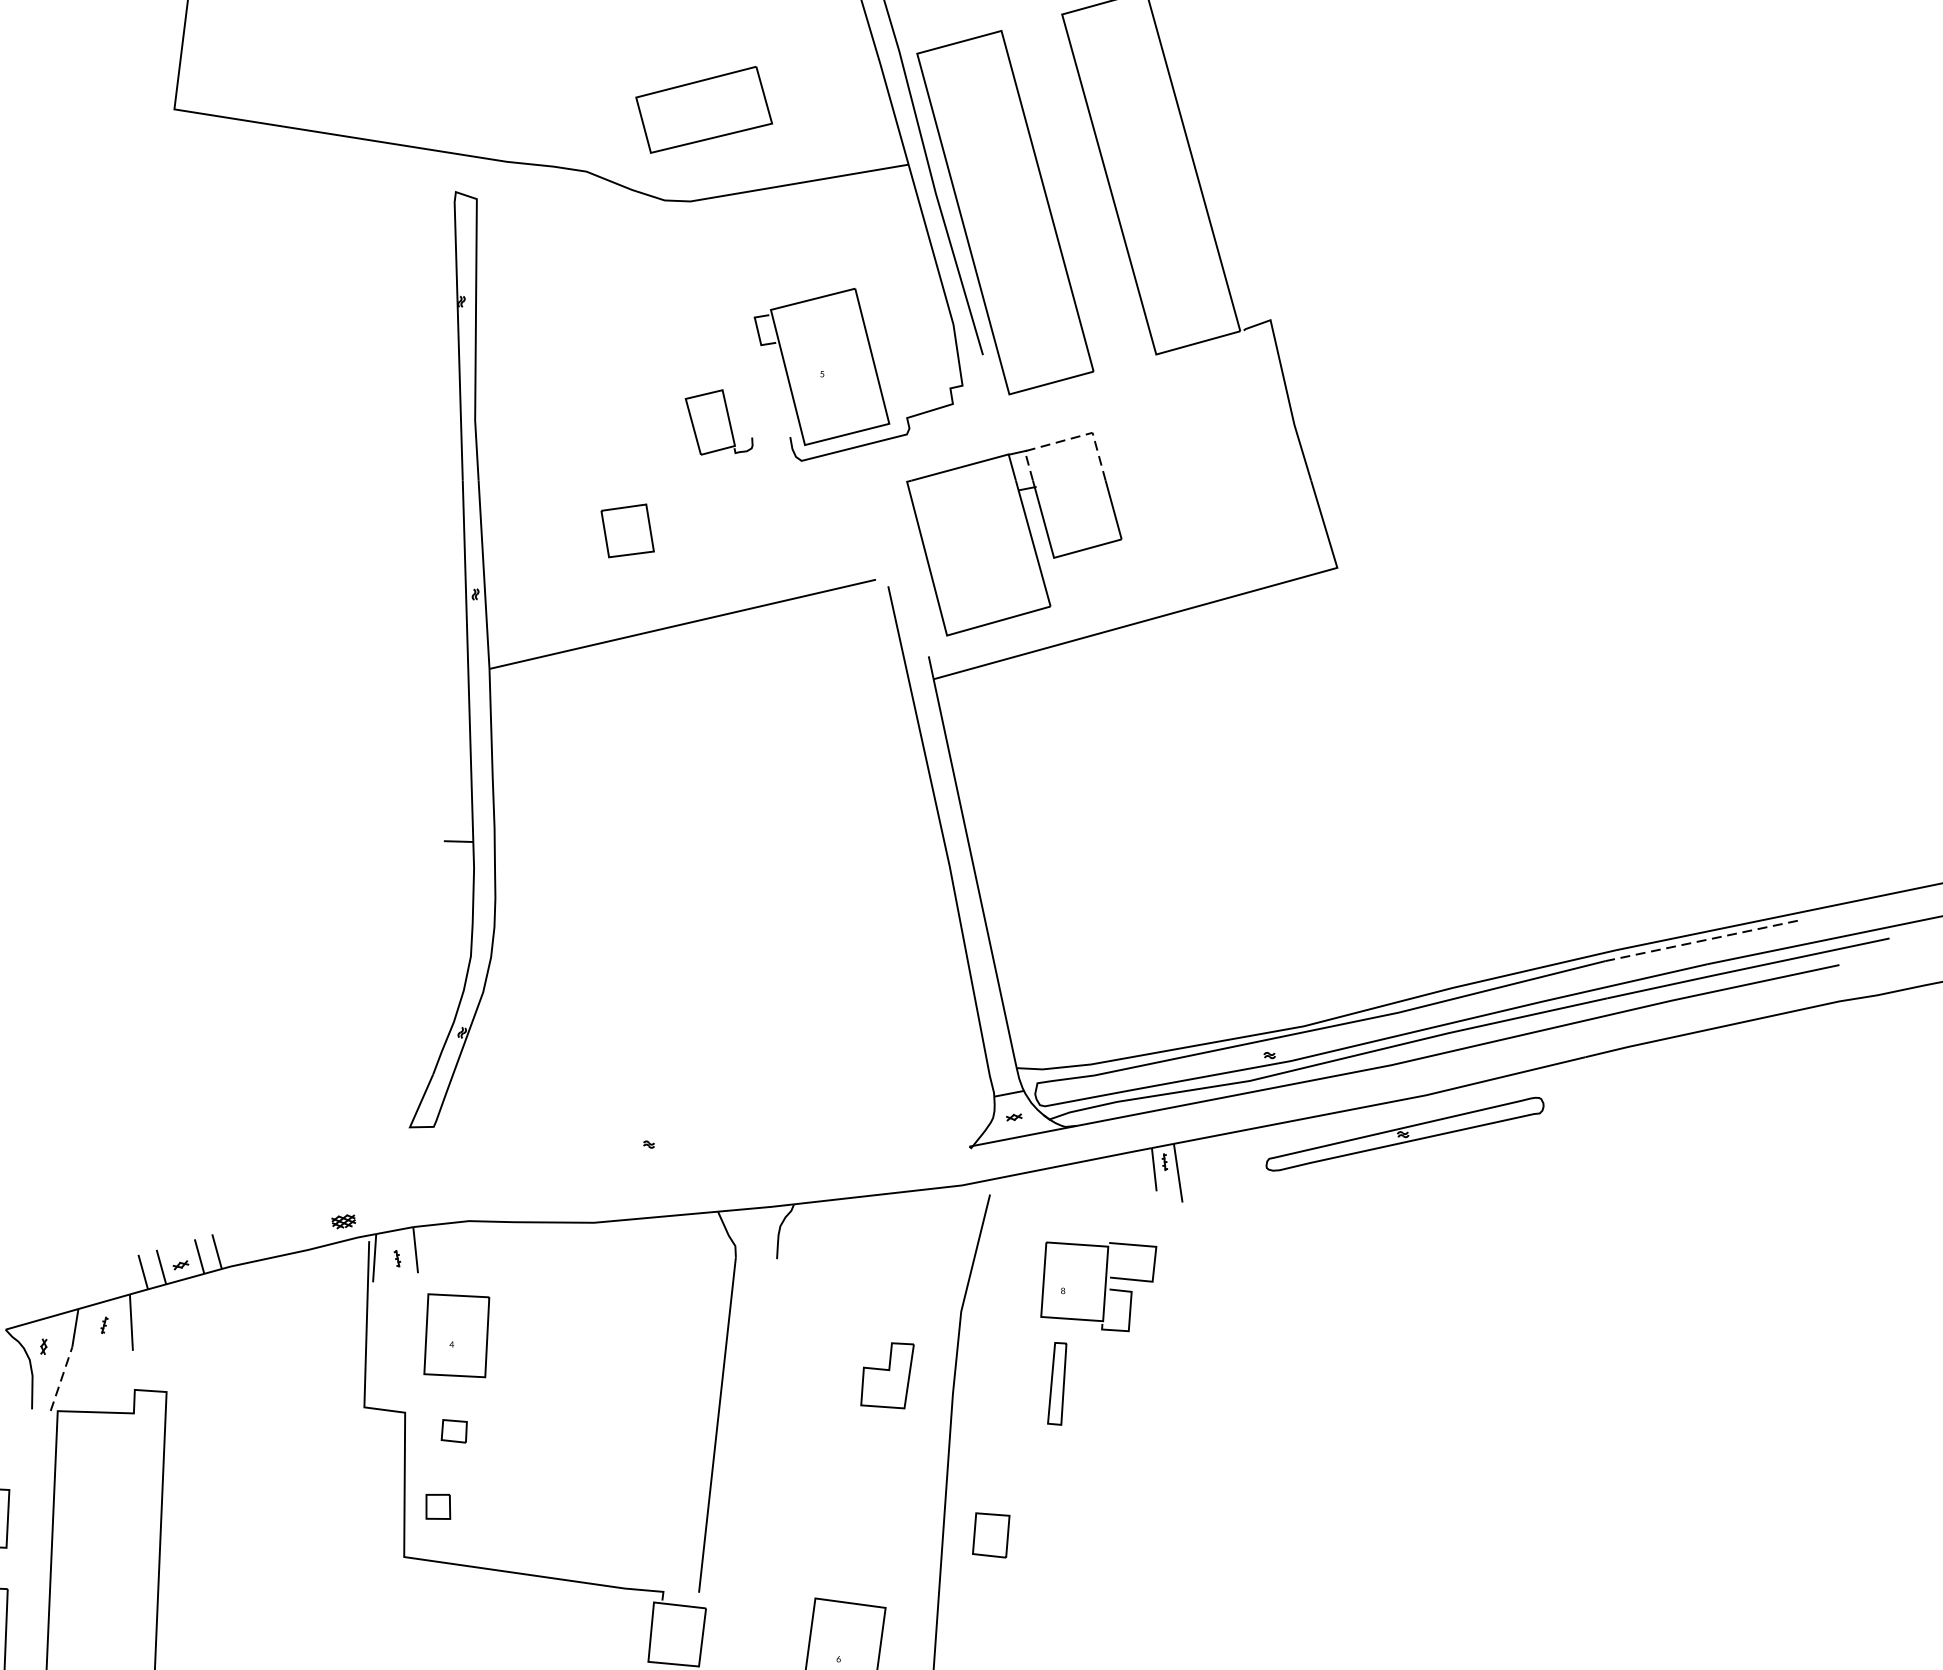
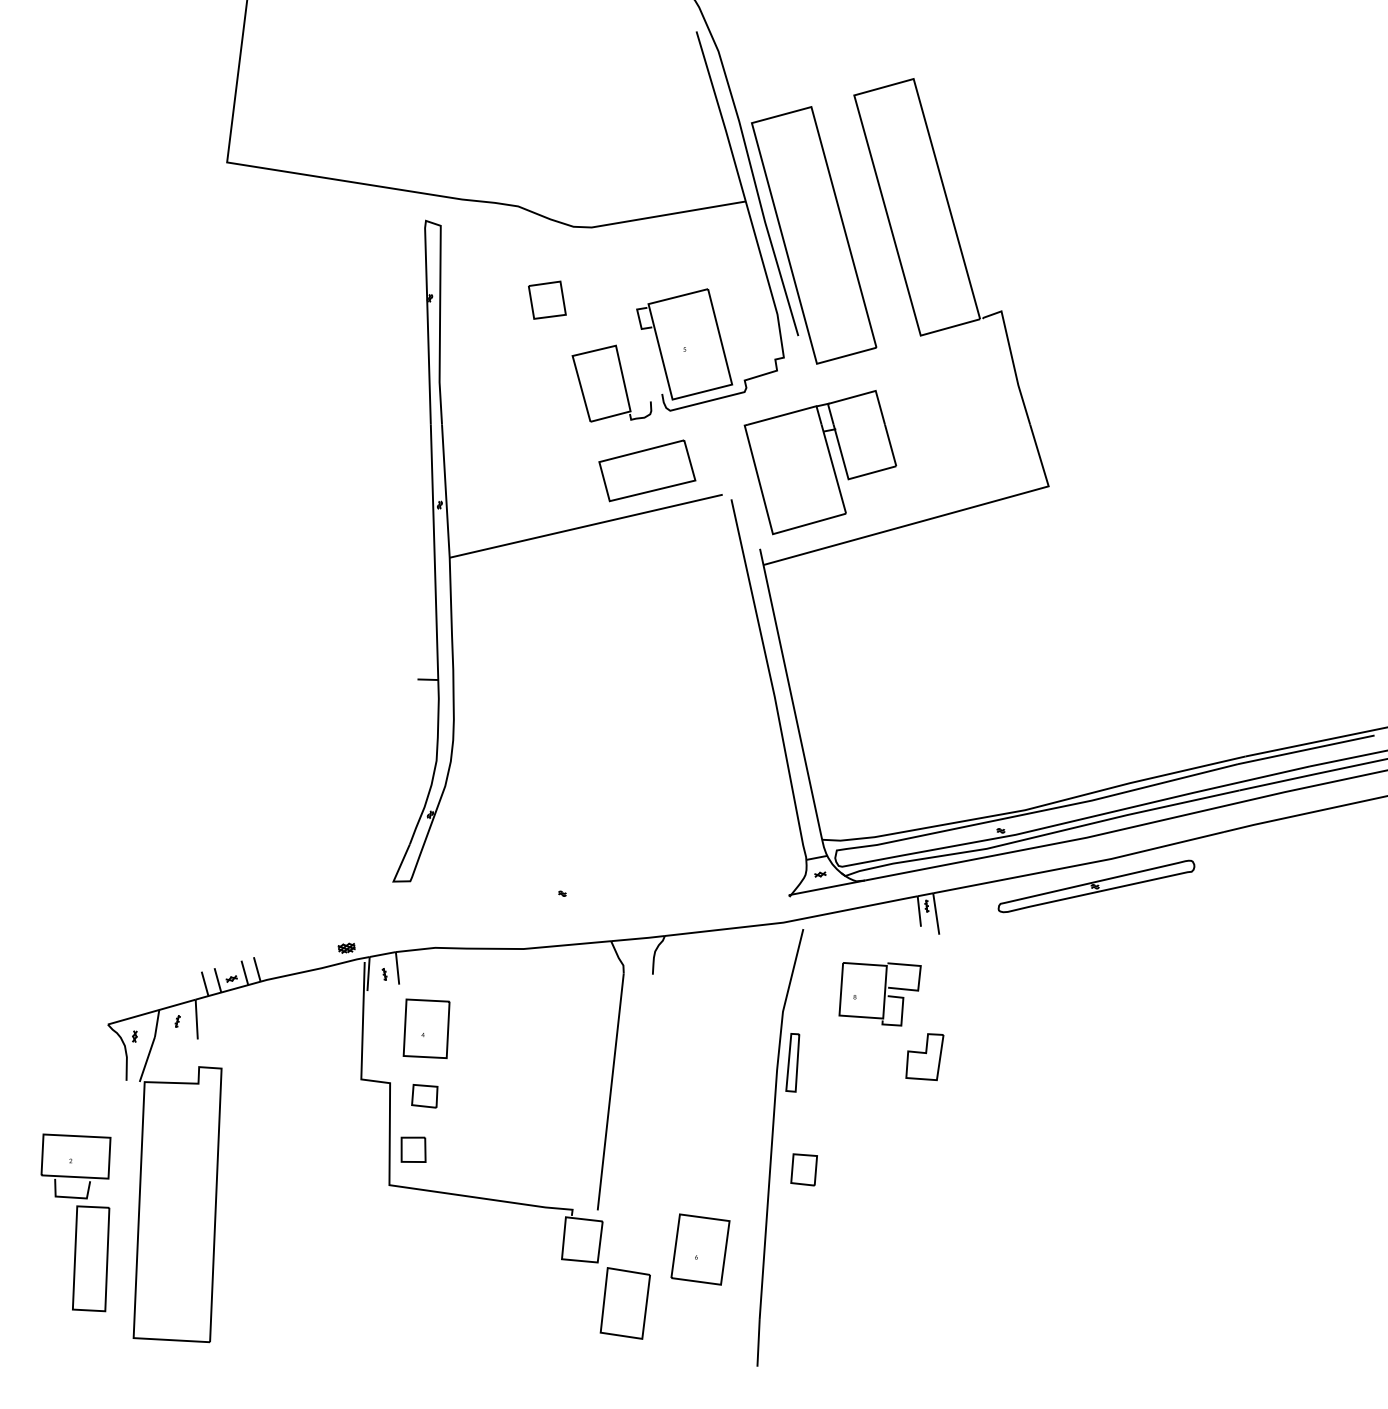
part: (704, 109) -> (647, 470), moved
part: (718, 422) -> (611, 383), size x1.67
line: (1068, 439) -> (858, 395), dashed -> solid
part: (627, 529) -> (547, 299), moved
line: (1702, 940) -> (1306, 749), dashed -> solid
part: (886, 1376) -> (924, 1057), moved
line: (61, 1379) -> (147, 1059), dashed -> solid
part: (1056, 1383) -> (792, 1062), moved
part: (453, 1431) -> (424, 1096), size x1.43
part: (438, 1506) -> (413, 1149), size x1.43

